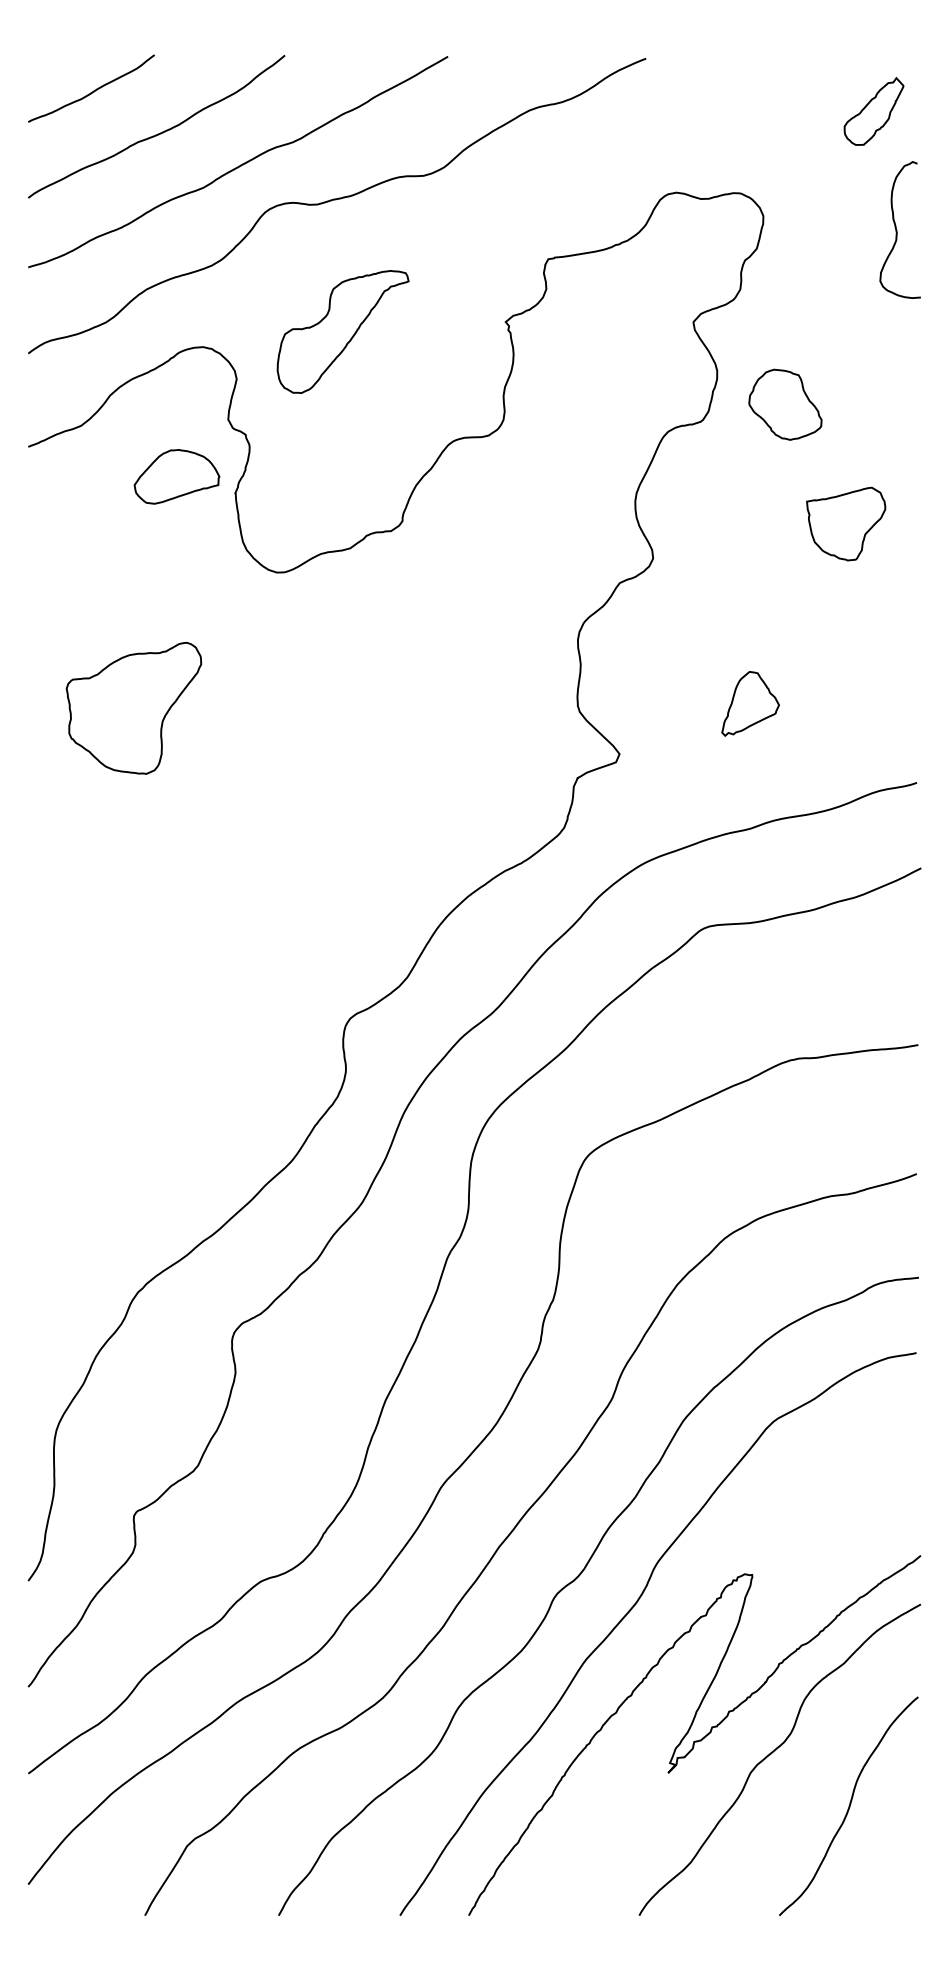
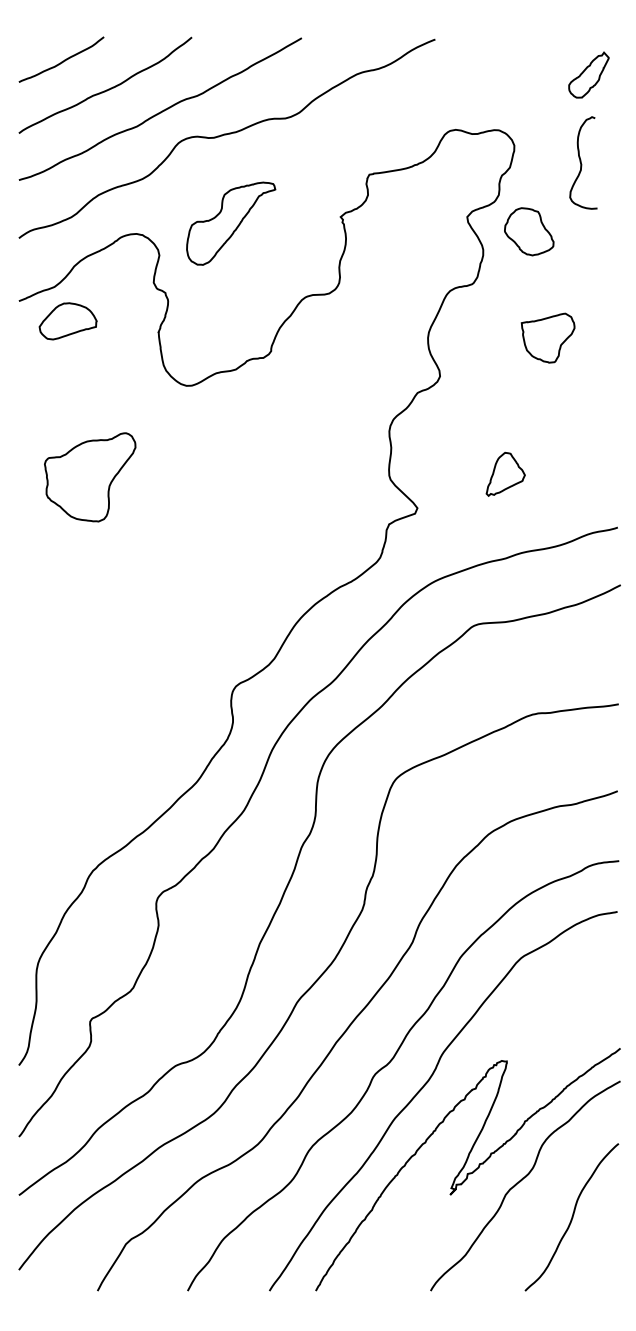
curve: (897, 229) -> (581, 162), moved
part: (785, 404) -> (529, 231), moved
part: (175, 477) -> (67, 321), moved
part: (845, 523) -> (547, 337), moved

